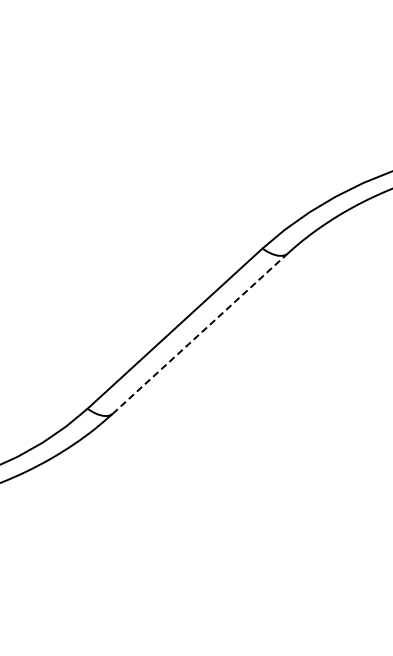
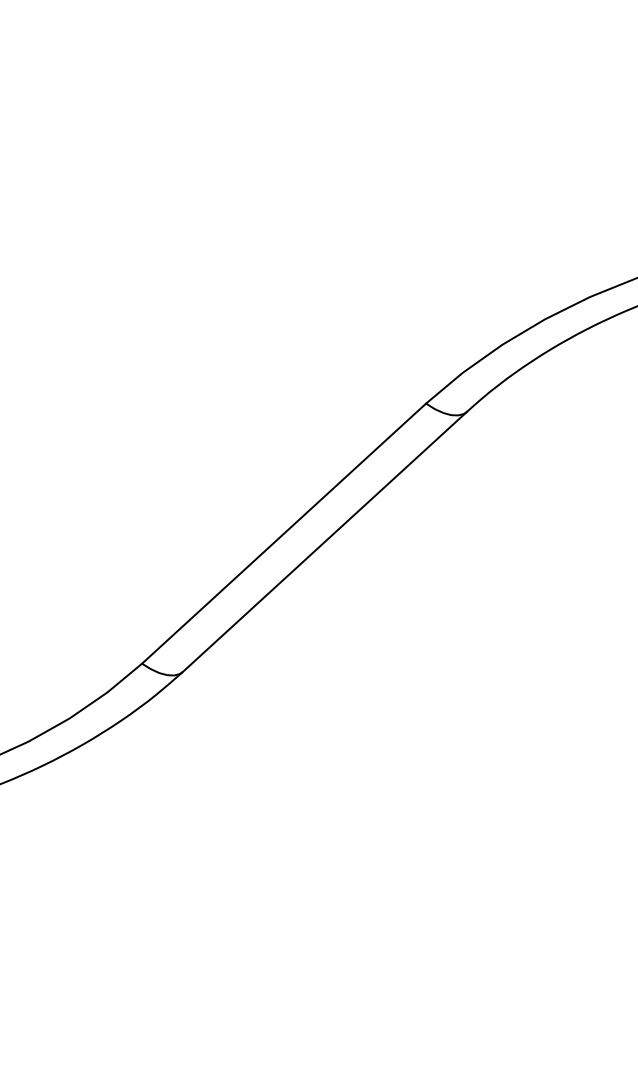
line: (200, 333) -> (325, 541), dashed -> solid

